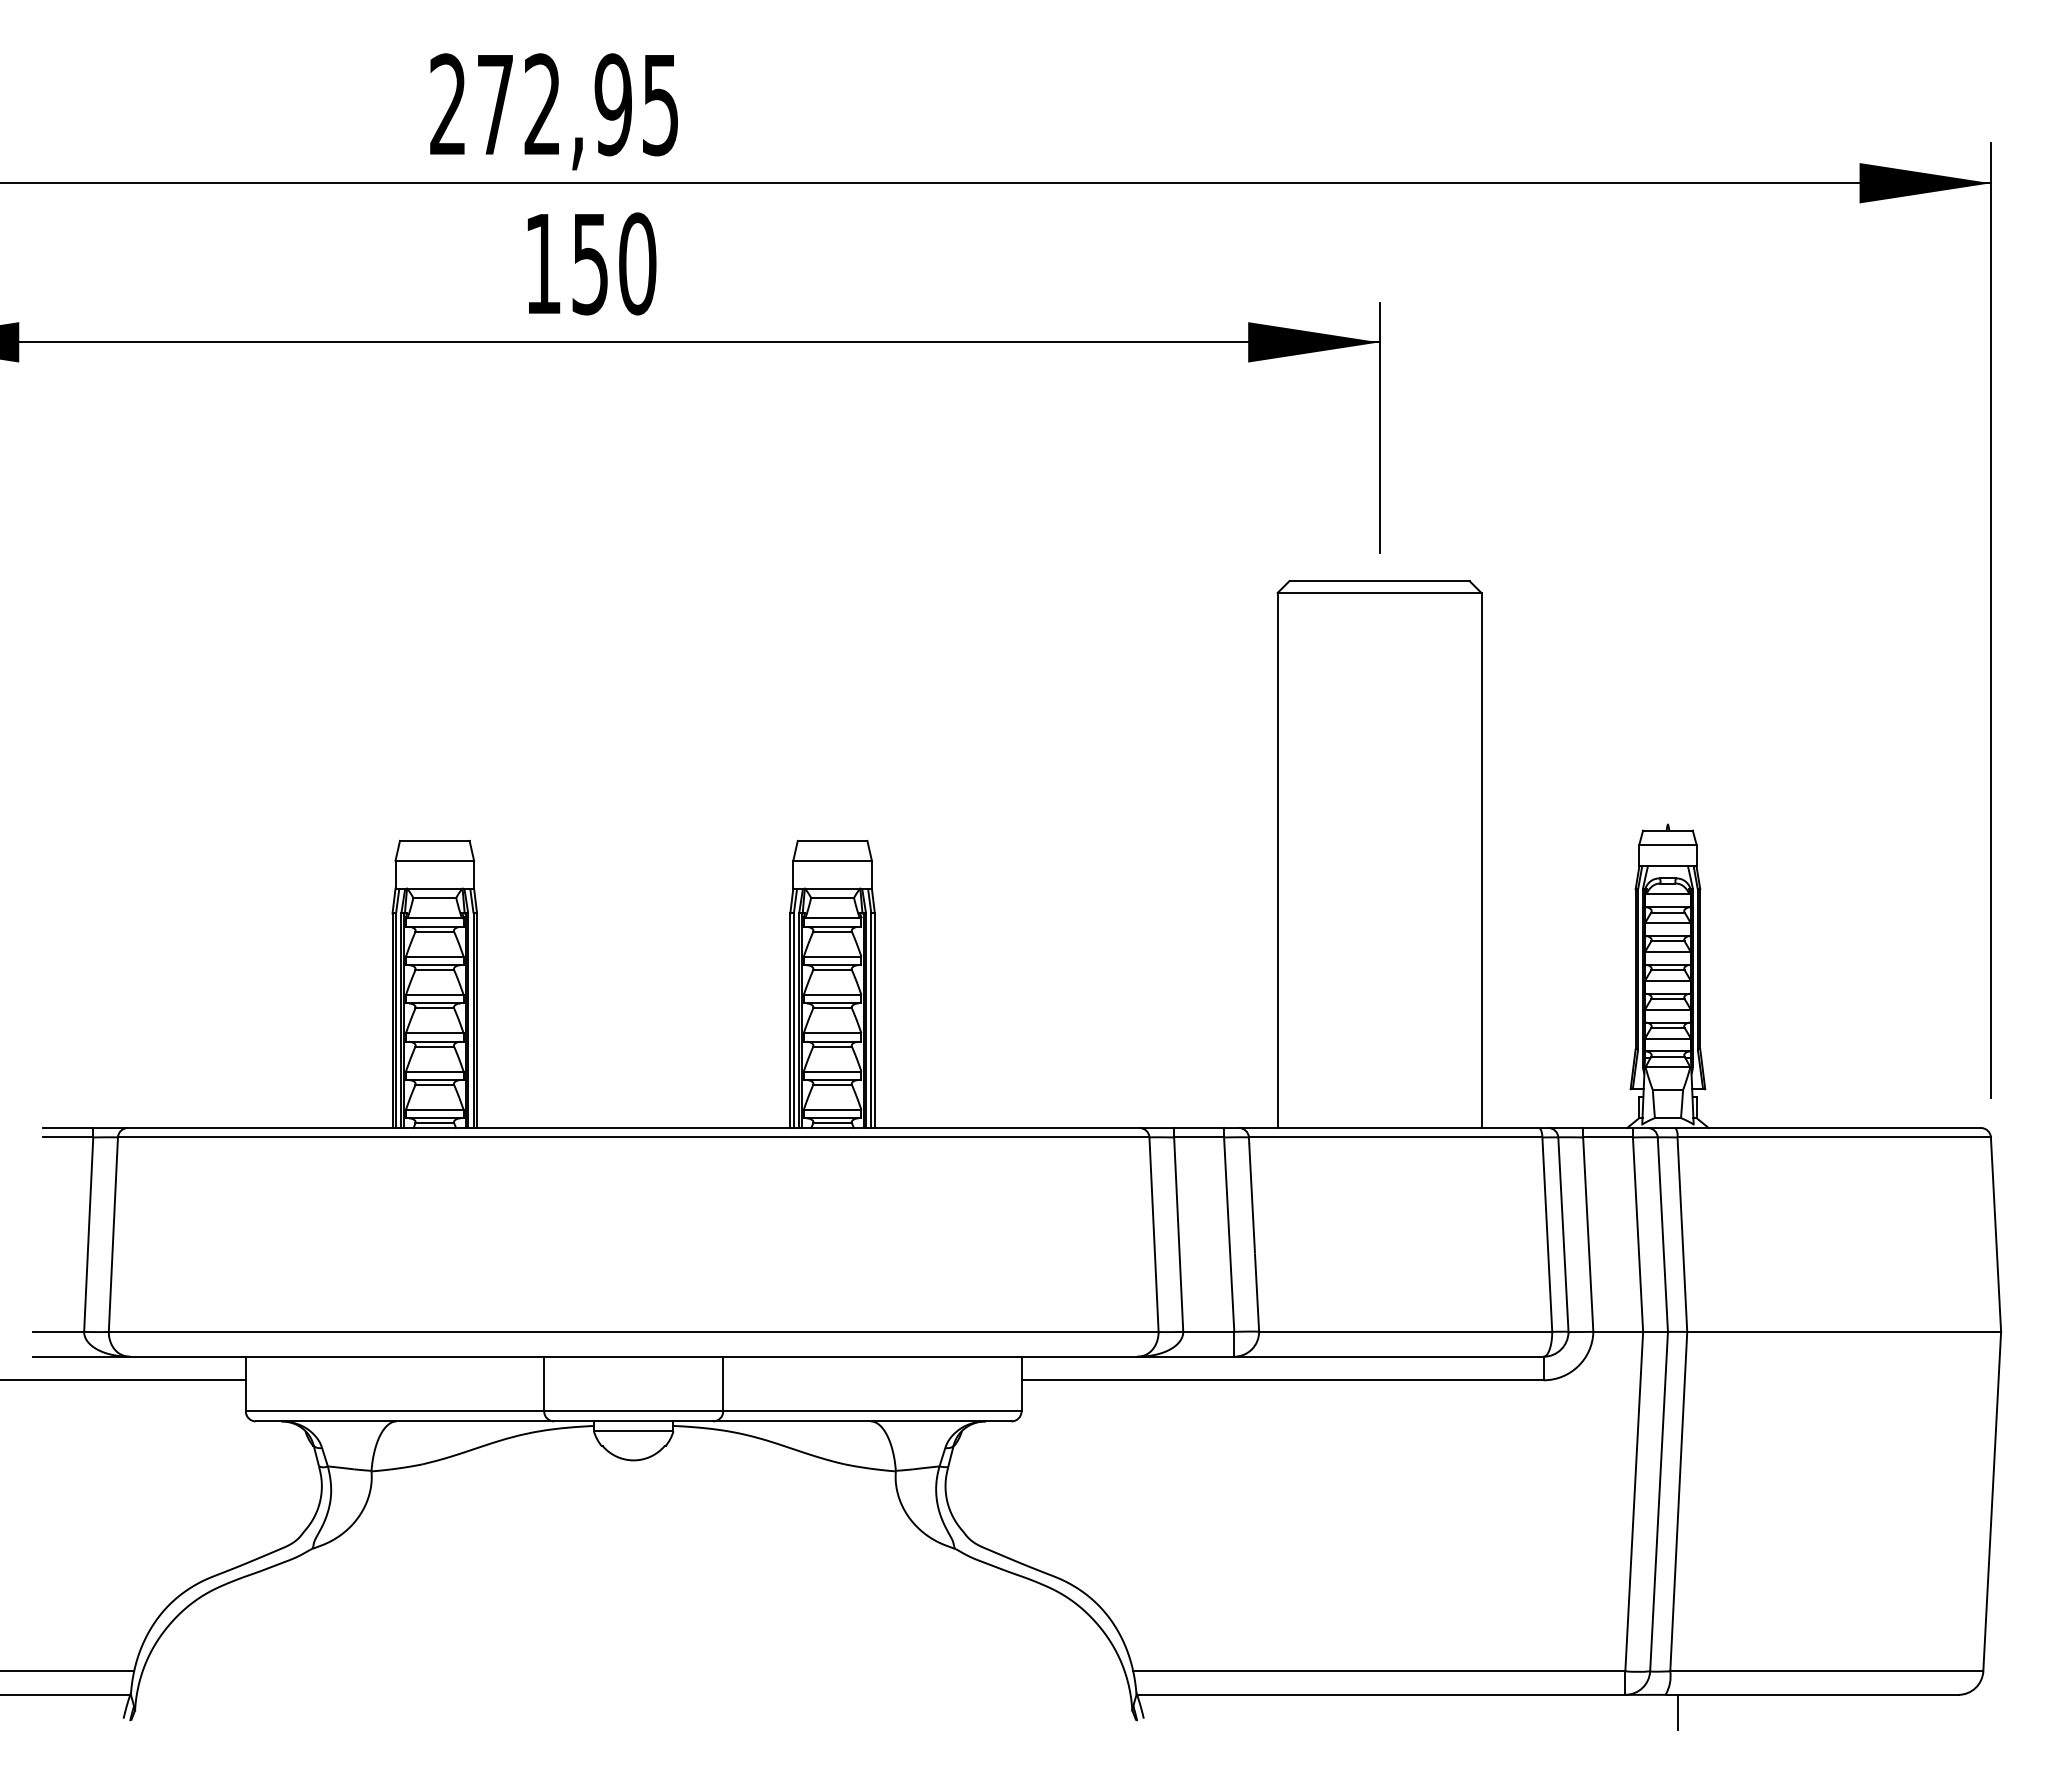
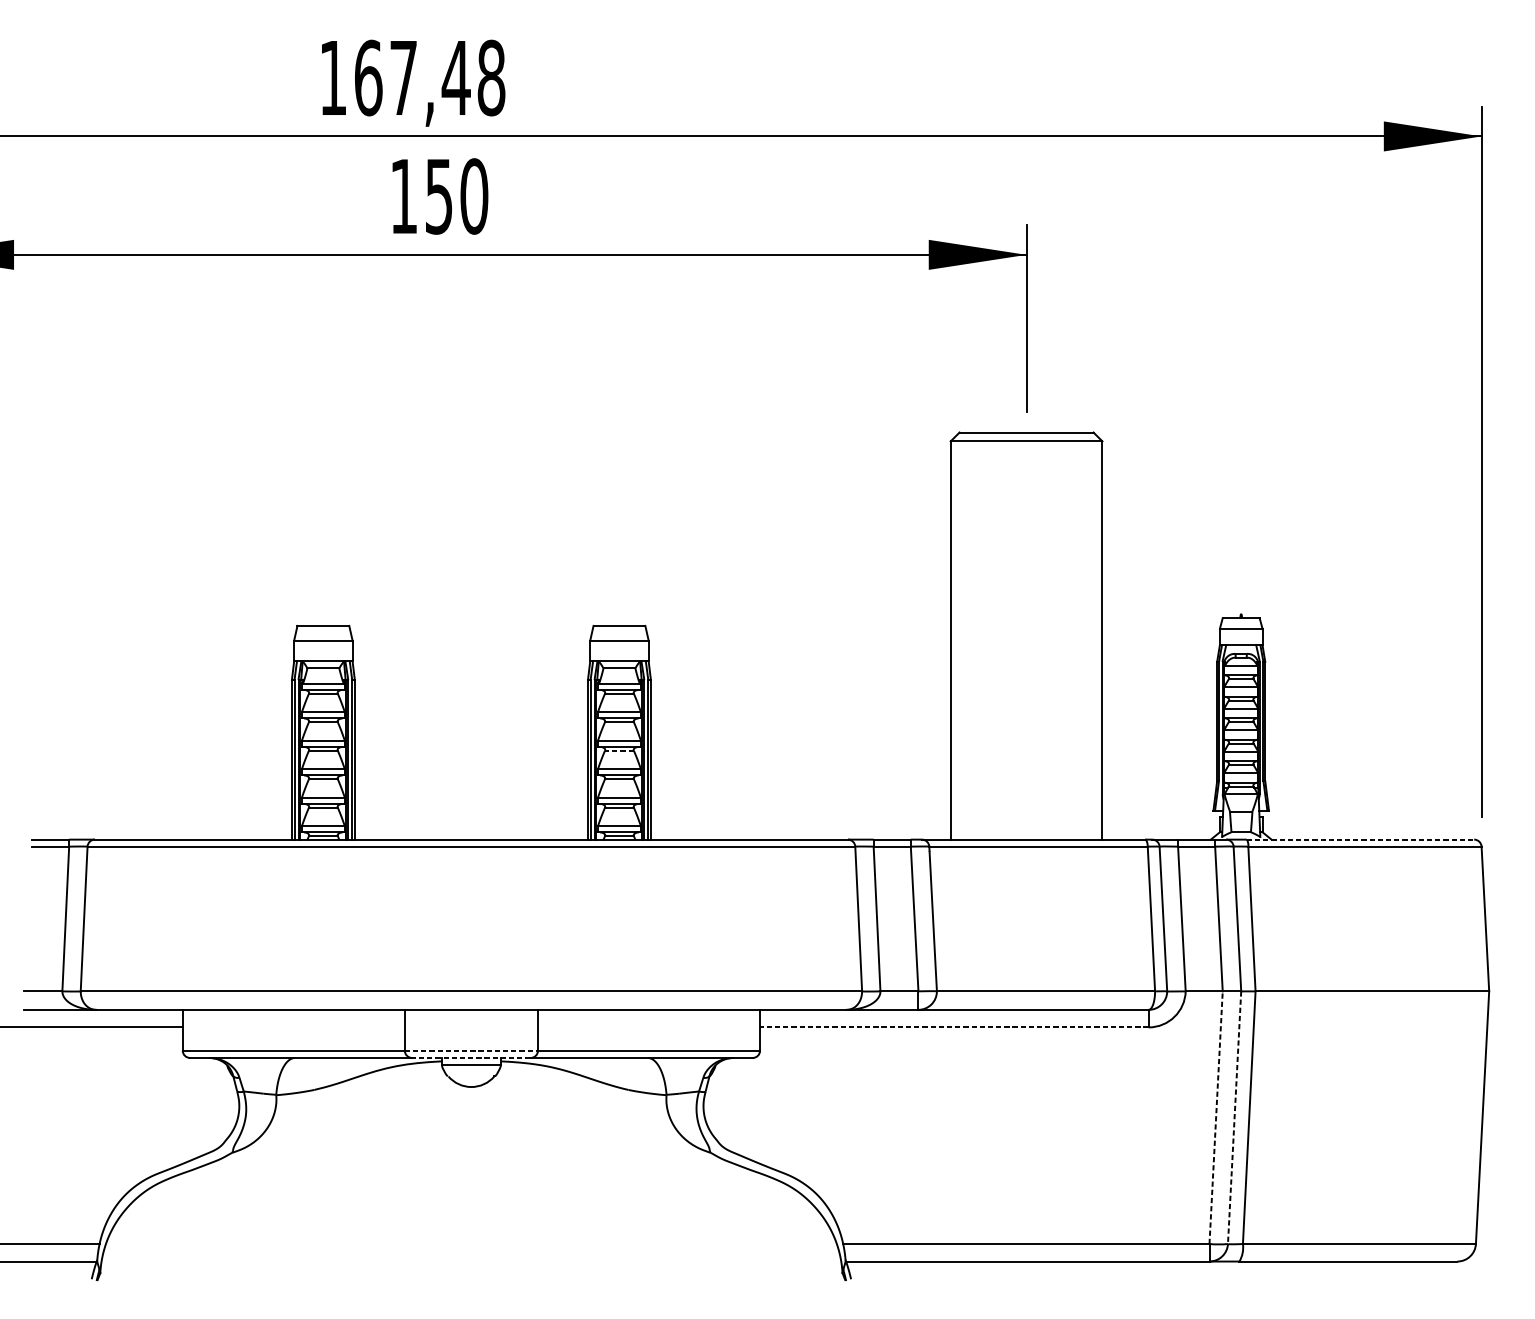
text: (554, 104) -> (412, 77), 272,95 -> 167,48
line: (832, 1008) -> (619, 750), solid -> dashed
line: (1828, 1128) -> (1360, 839), solid -> dashed
line: (1282, 1380) -> (954, 1027), solid -> dashed
line: (633, 1411) -> (471, 1050), solid -> dashed
line: (633, 1421) -> (471, 1058), solid -> dashed
line: (1634, 1501) -> (1216, 1117), solid -> dashed
line: (1659, 1501) -> (1234, 1117), solid -> dashed
line: (1677, 1711) -> (1248, 1273), removed

